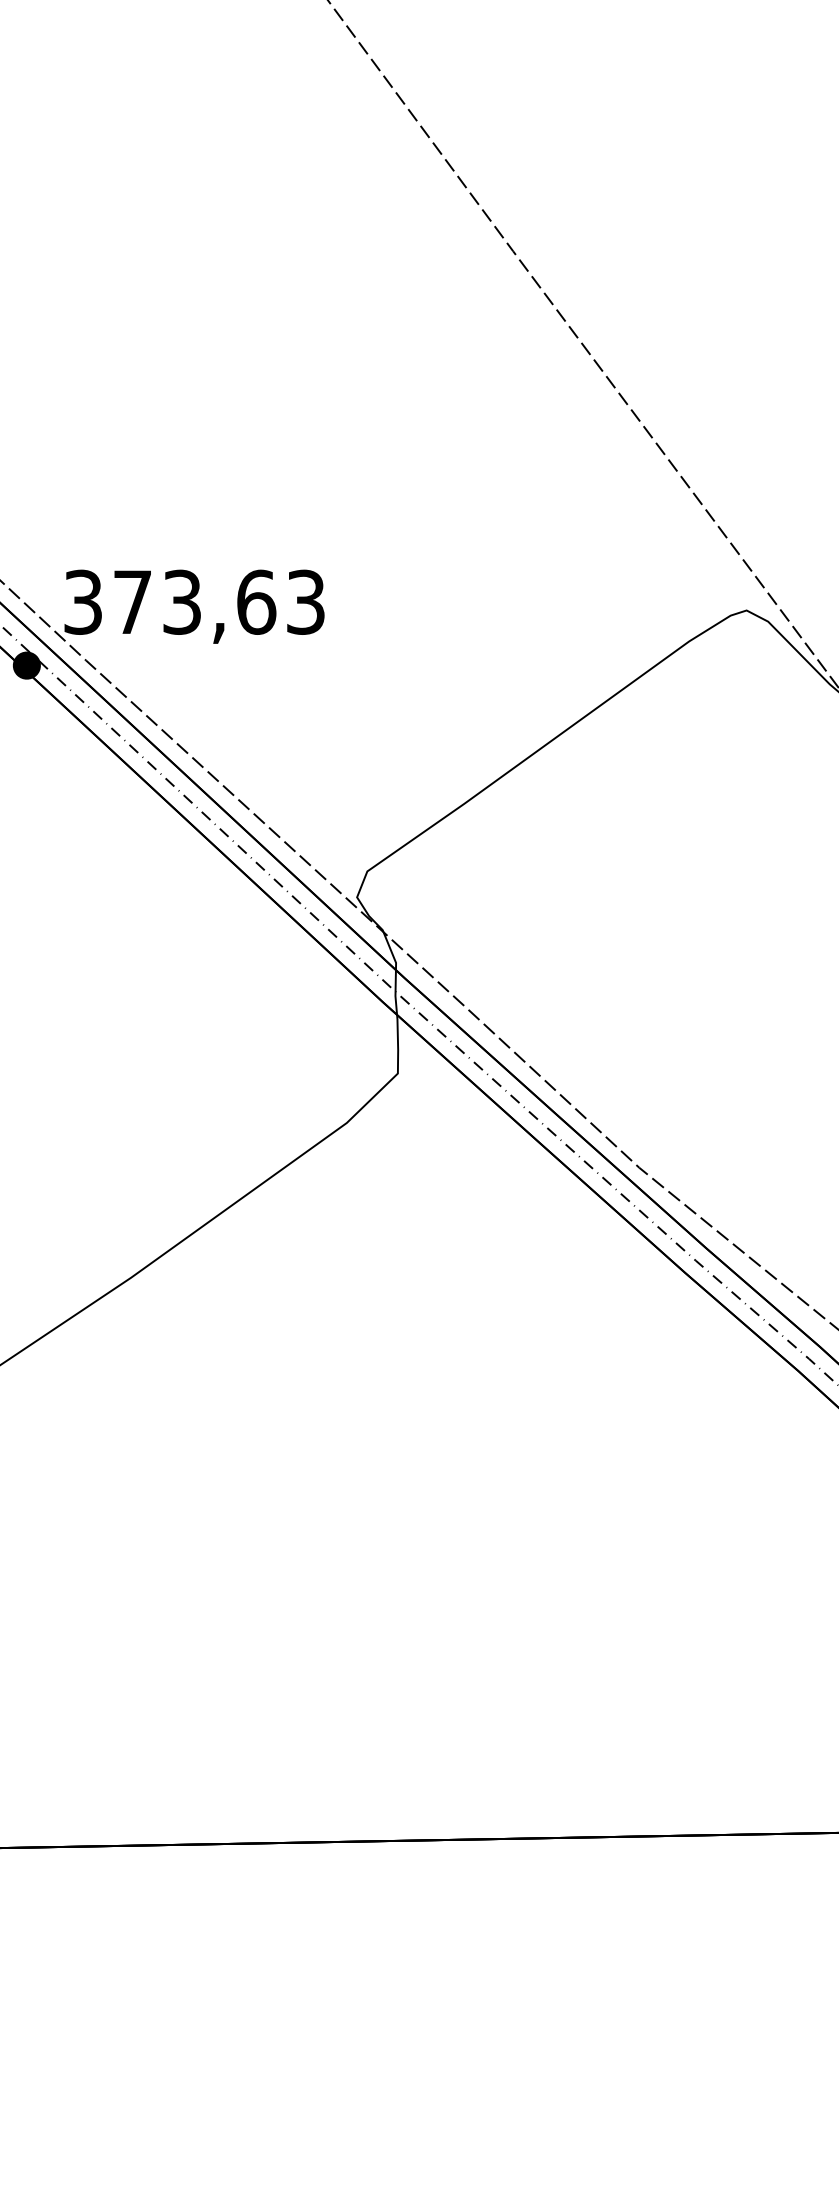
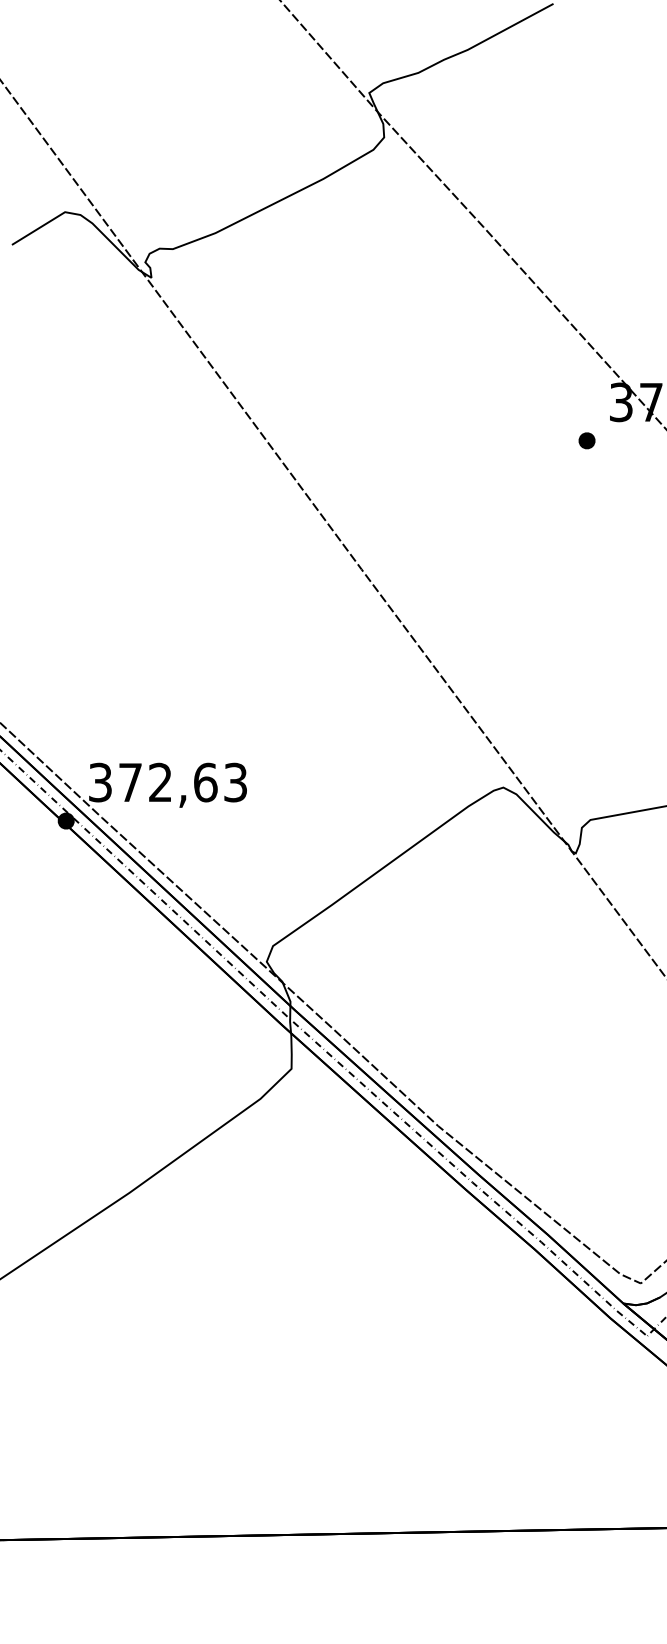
text: (182, 602) -> (160, 782), 373,63 -> 372,63

